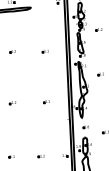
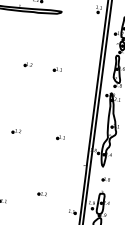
part: (44, 51) -> (56, 69), moved
part: (40, 156) -> (41, 194), moved

